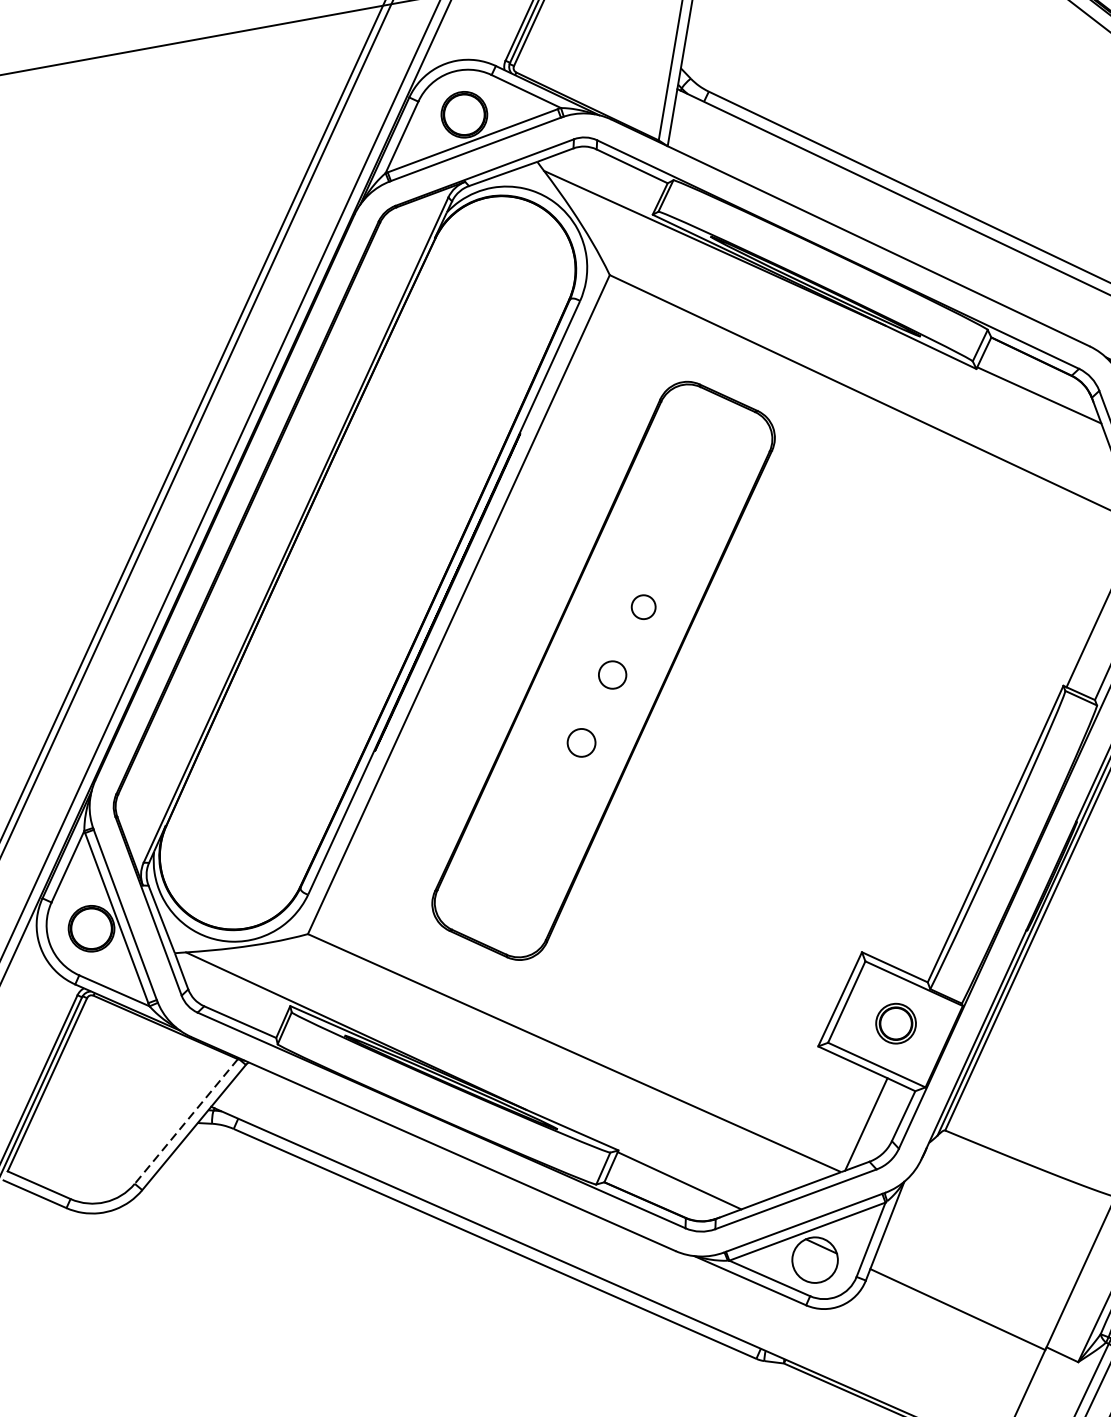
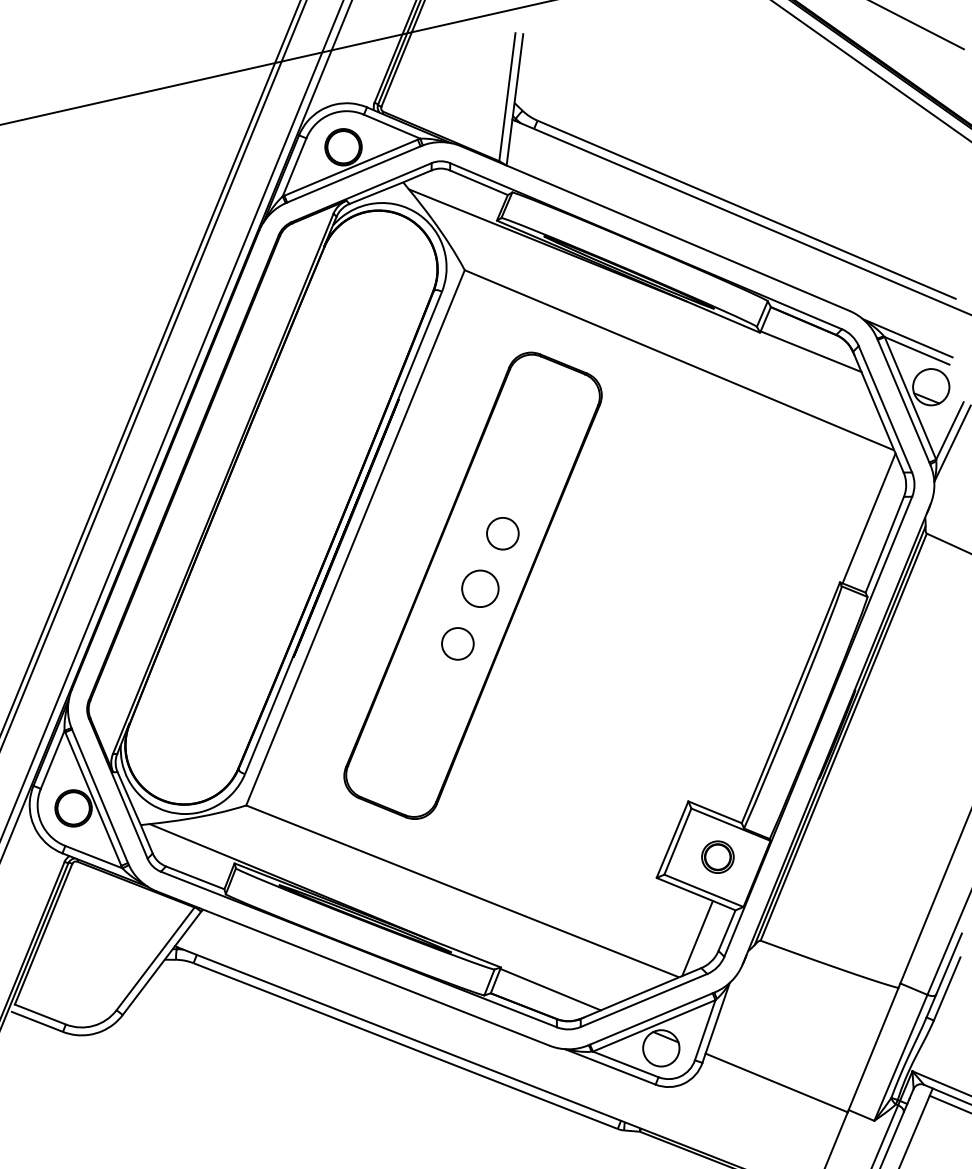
circle: (643, 606) -> (502, 533), size x1.67
circle: (612, 674) -> (480, 588), size x1.67
circle: (581, 742) -> (457, 643), size x1.43
line: (186, 1121) -> (155, 958), dashed -> solid

